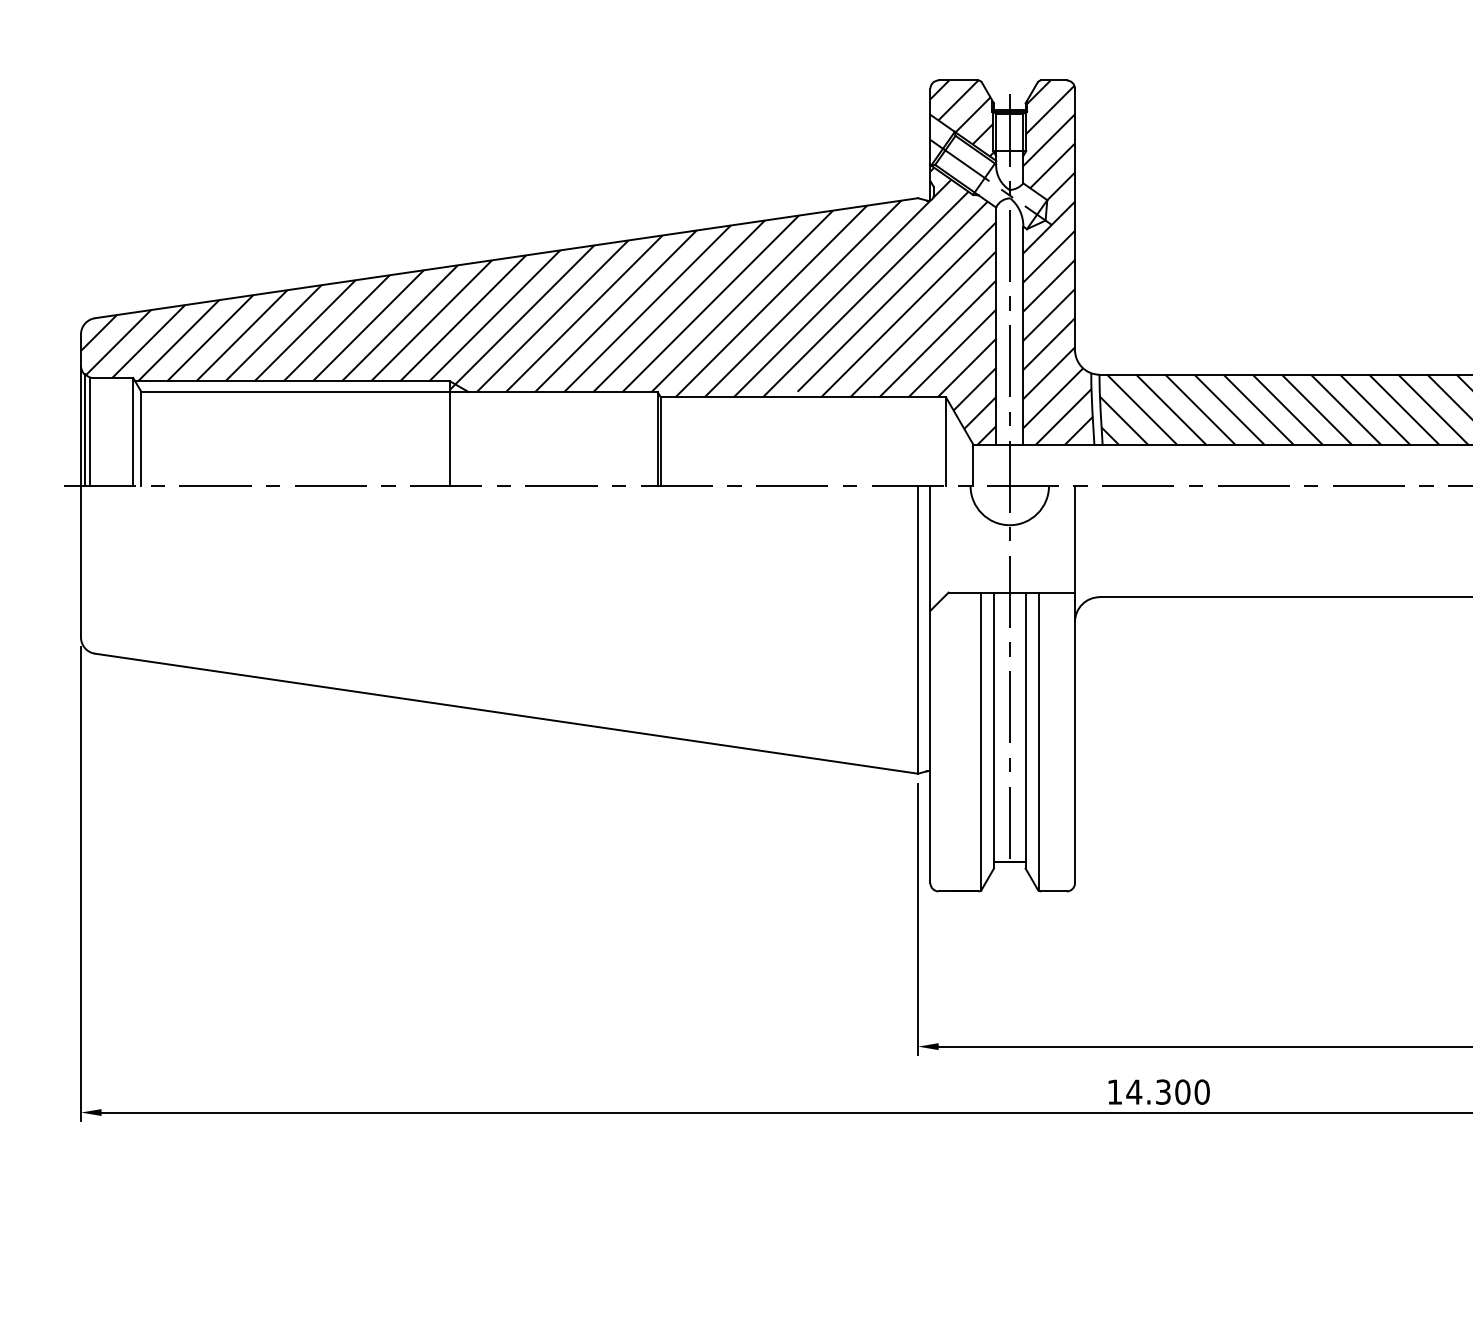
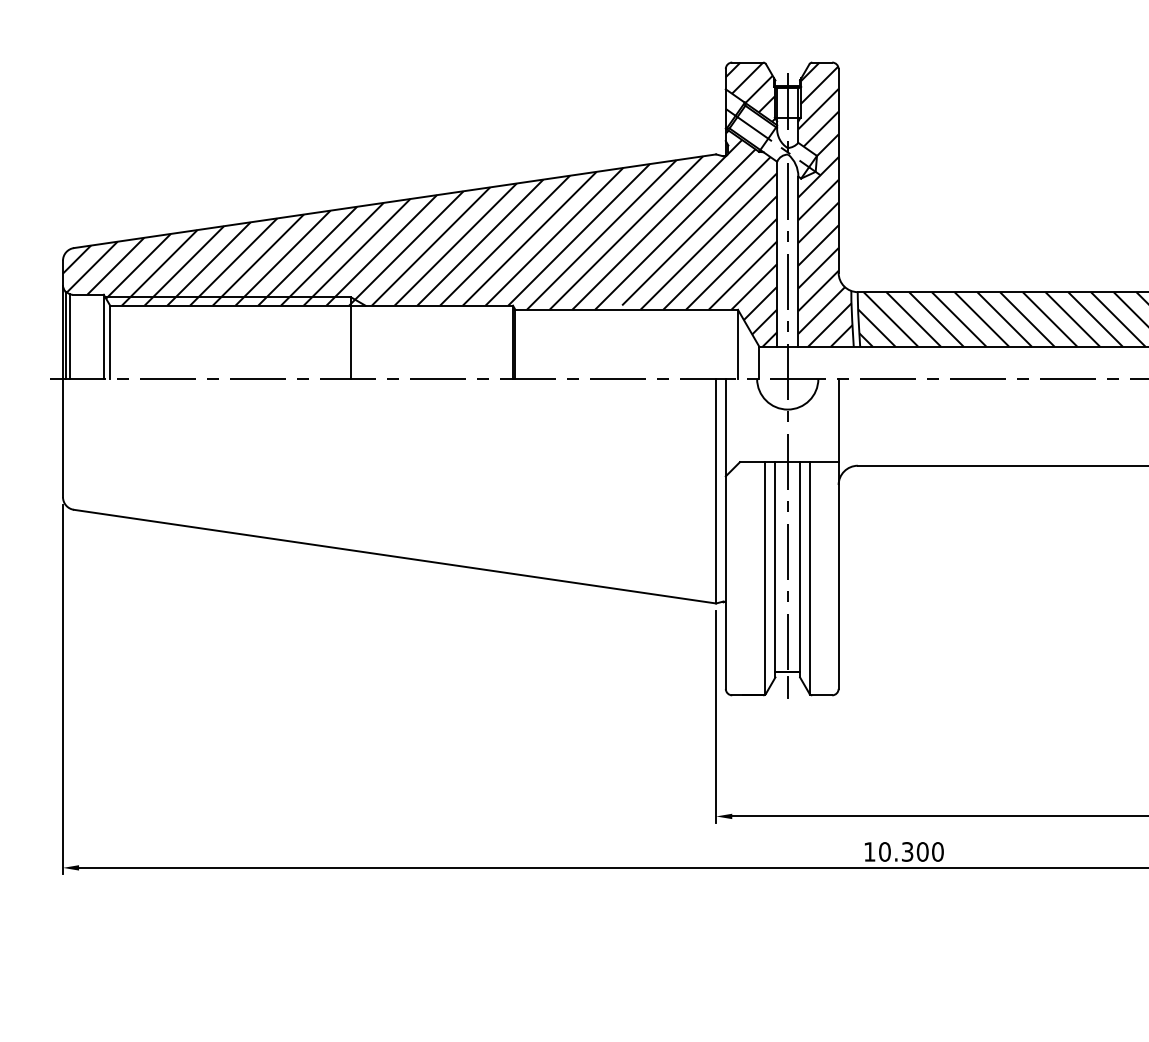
hatch: (293, 386) -> (228, 301), added
line: (1009, 880) -> (787, 686), added
text: (1134, 1091) -> (885, 851), 14.300 -> 10.300

